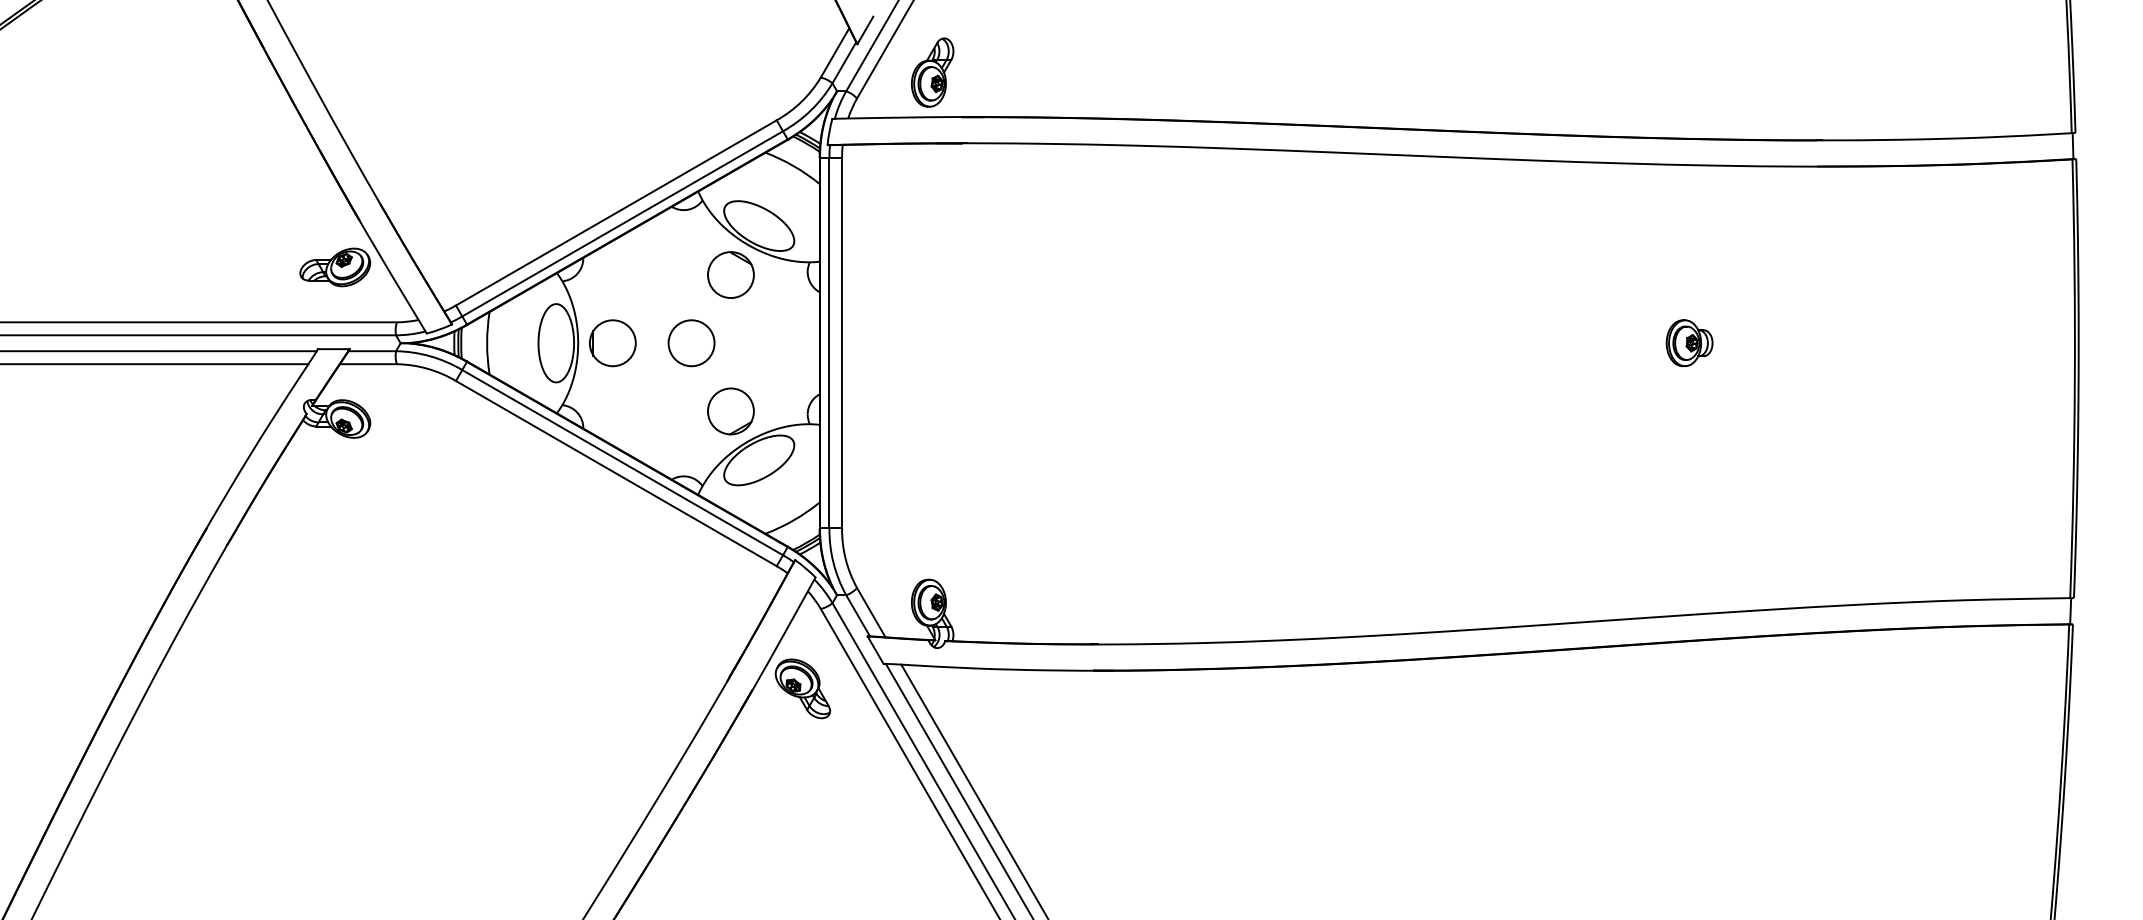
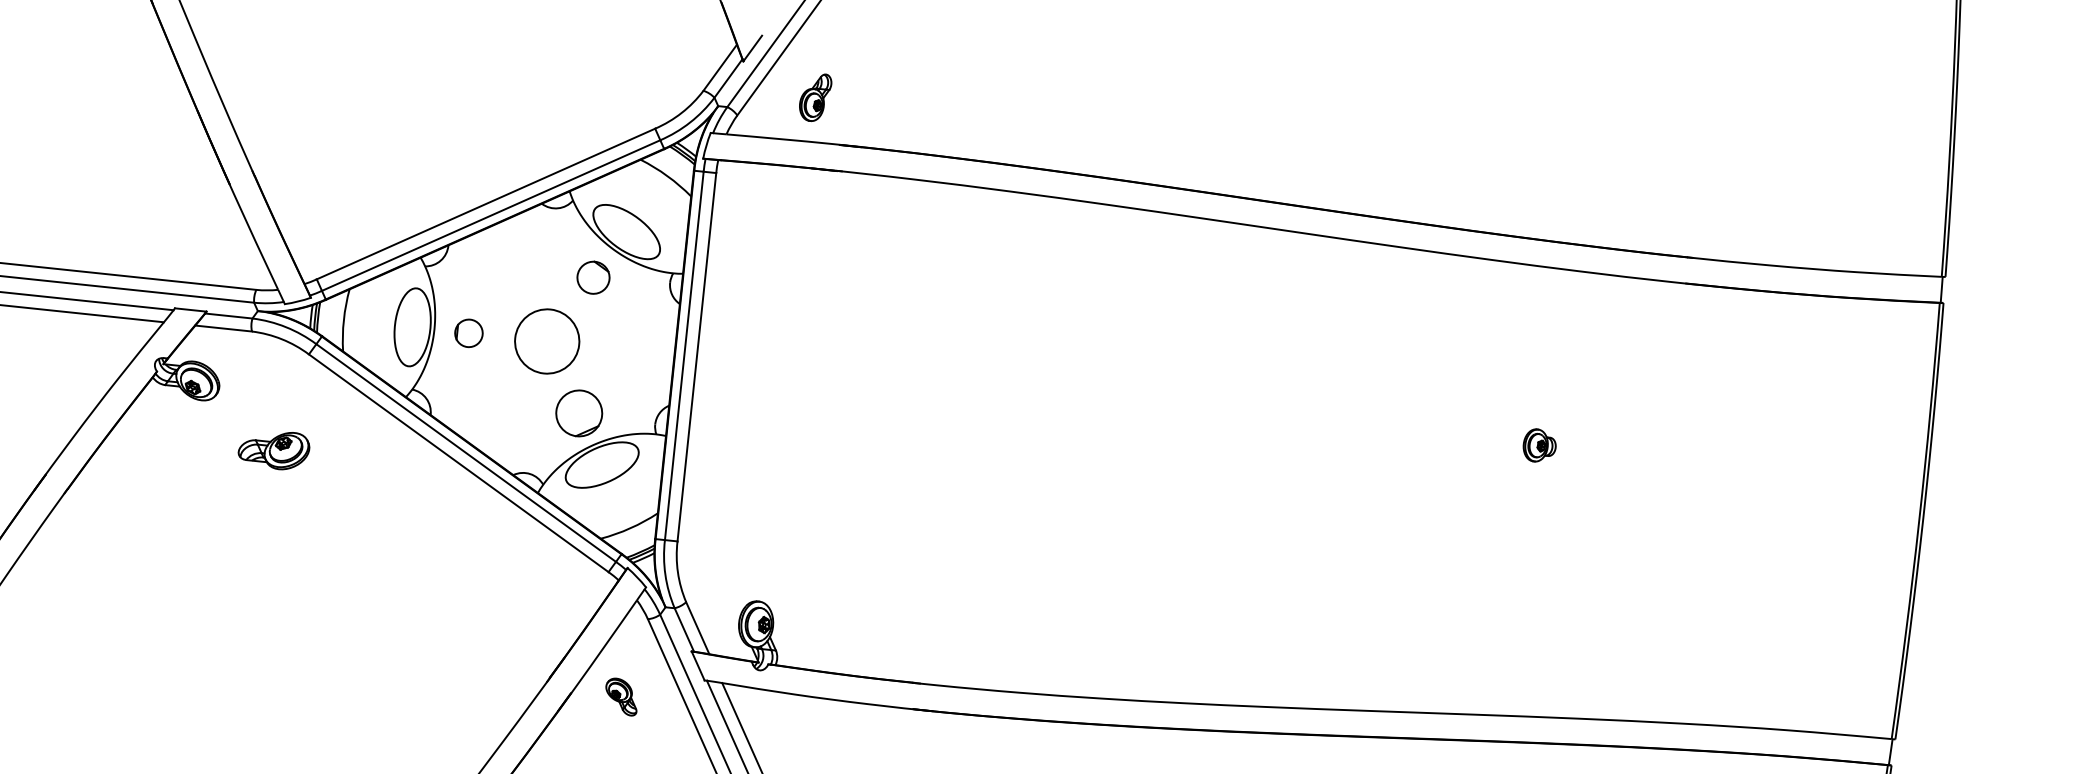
part: (932, 72) -> (815, 97), size x0.7
part: (335, 267) -> (274, 449), moved
part: (730, 274) -> (593, 277), size x0.7
part: (612, 343) -> (468, 333), size x0.6
circle: (691, 343) -> (547, 341), size x1.4
part: (1689, 343) -> (1539, 446), size x0.7
part: (802, 688) -> (621, 696), size x0.6

